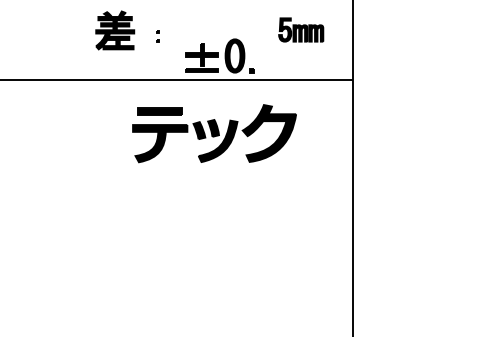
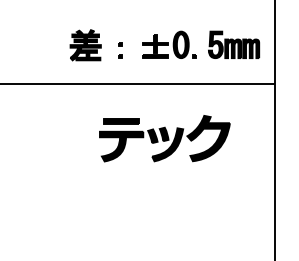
part: (300, 29) -> (233, 44), size x1.43
part: (157, 36) -> (119, 50), size x1.67
part: (219, 55) -> (168, 44), moved
part: (214, 133) -> (164, 138), moved

